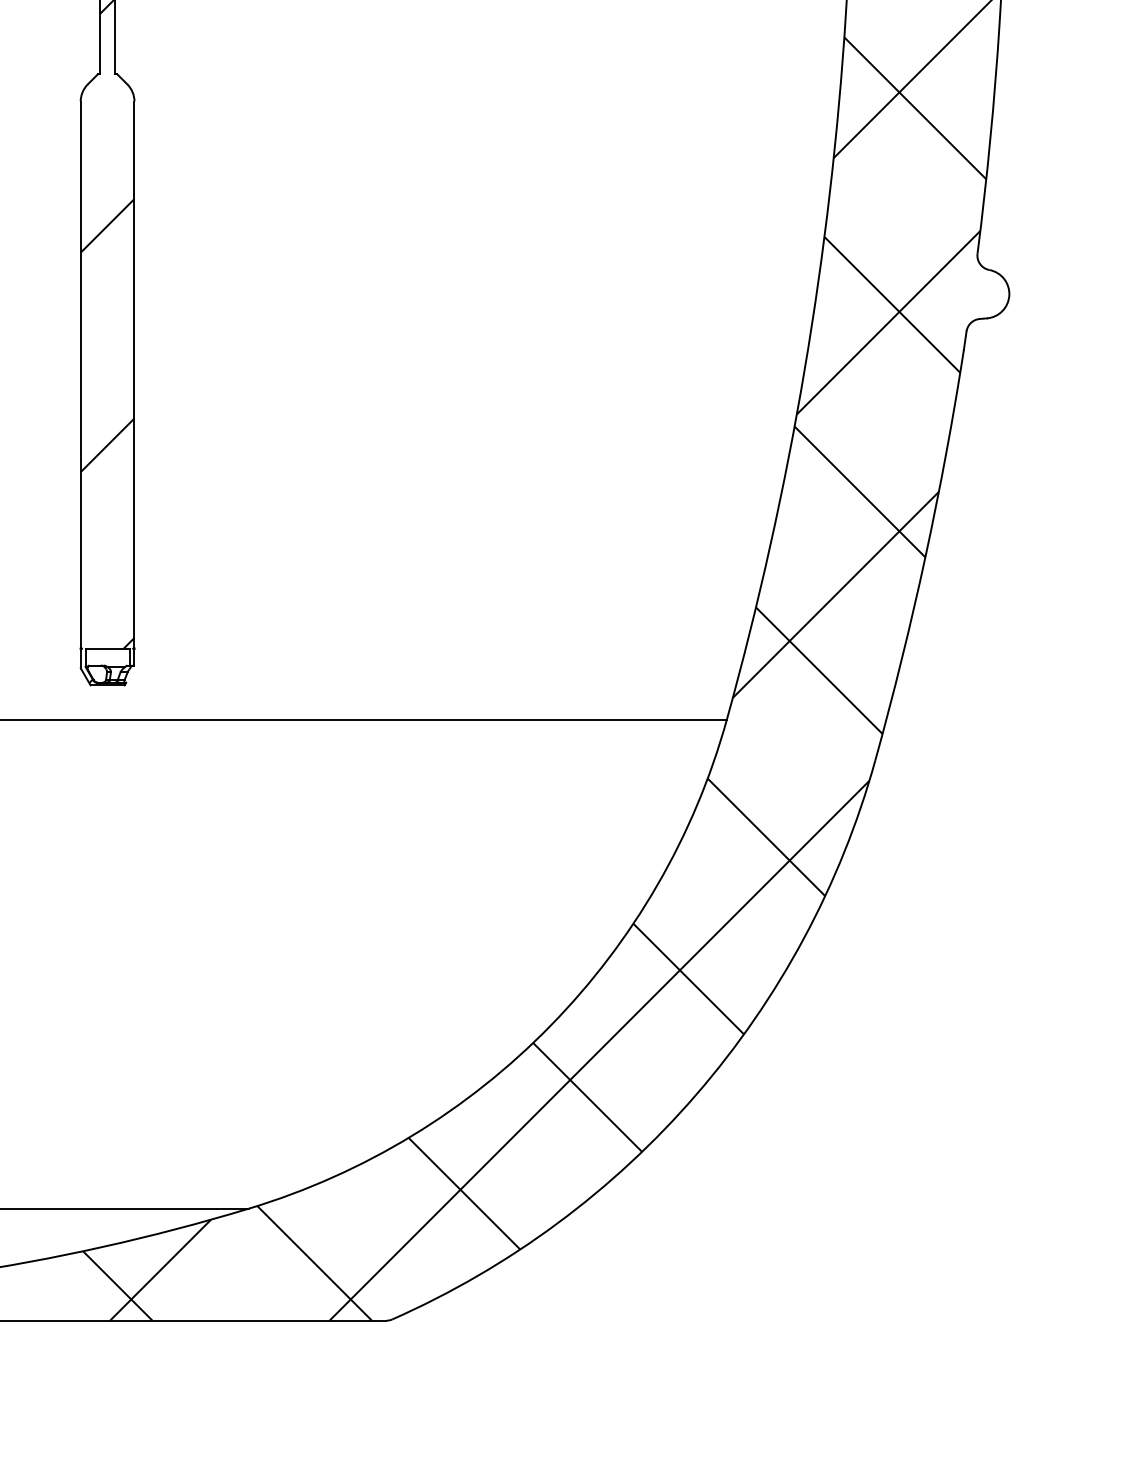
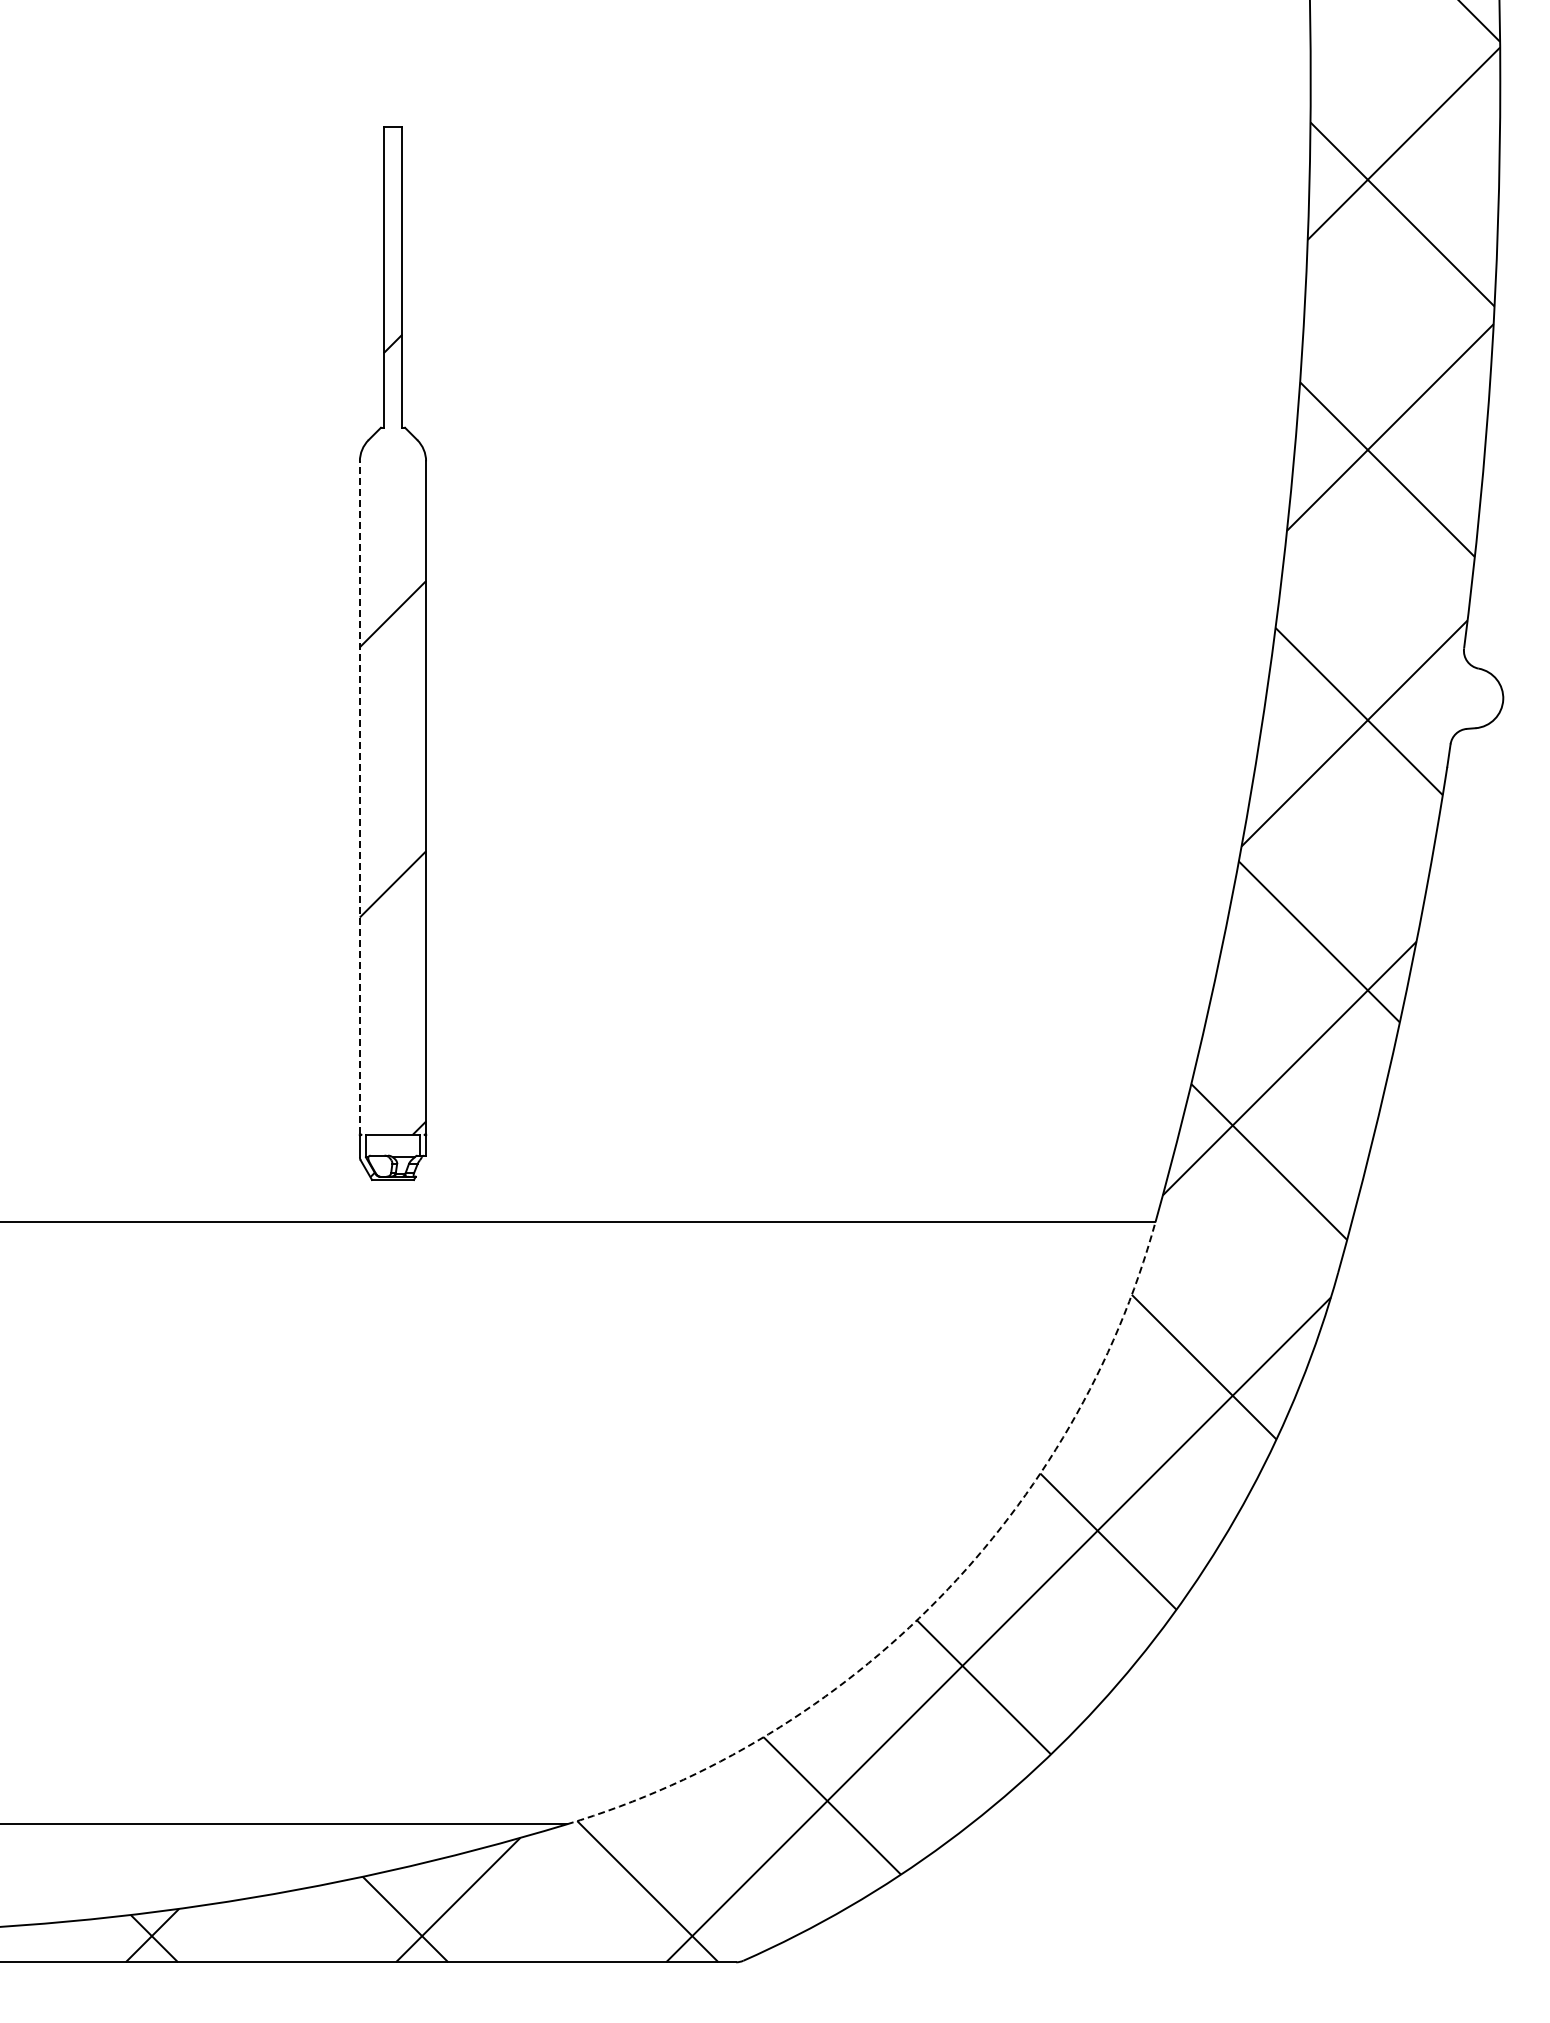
line: (80, 374) -> (359, 797), solid -> dashed
arc: (550, 1026) -> (938, 1599), solid -> dashed

